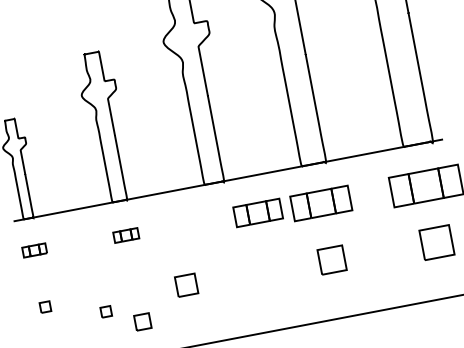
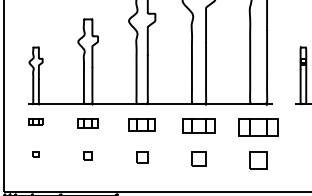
part: (256, 212) -> (141, 124), moved
part: (125, 235) -> (87, 123), size x1.43
part: (187, 285) -> (142, 157), moved
part: (105, 312) -> (68, 163), removed
part: (141, 321) -> (87, 155), moved

